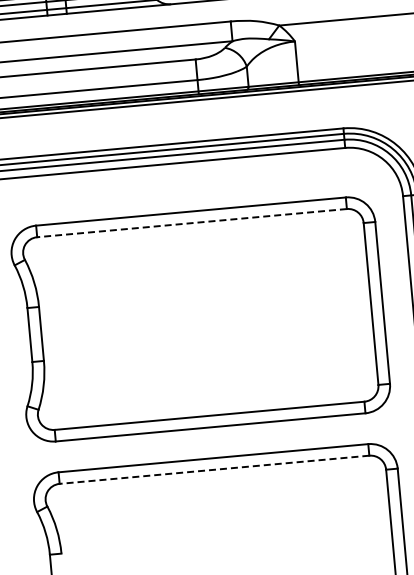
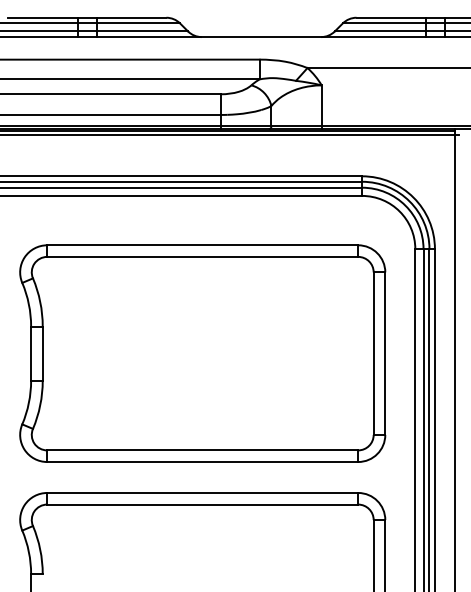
line: (191, 222) -> (202, 256), dashed -> solid
line: (214, 469) -> (202, 504), dashed -> solid

